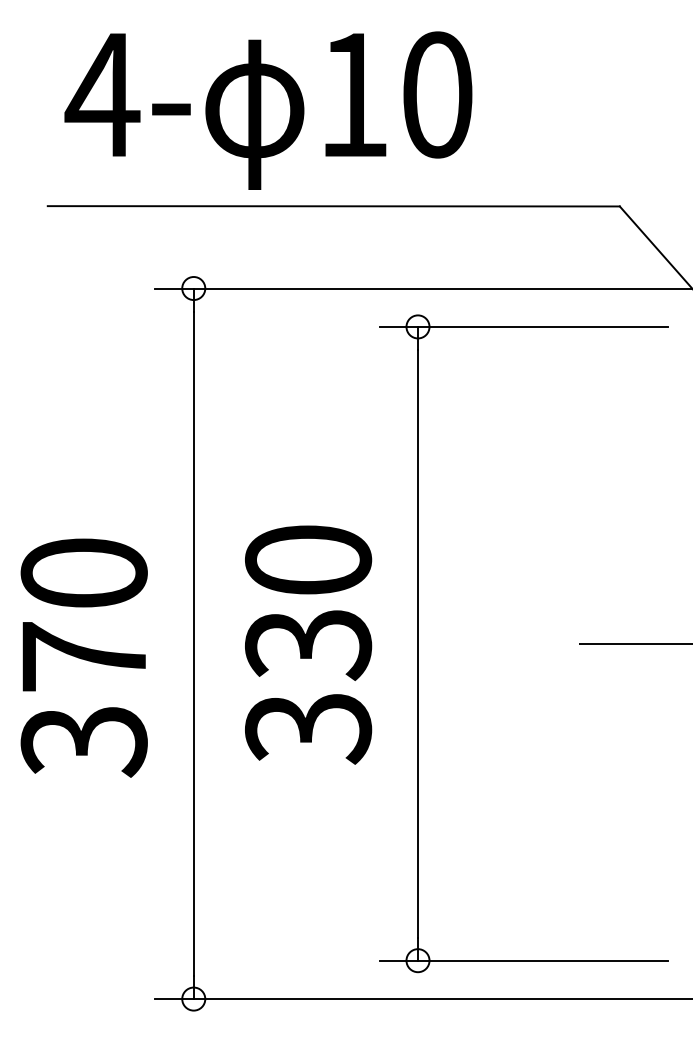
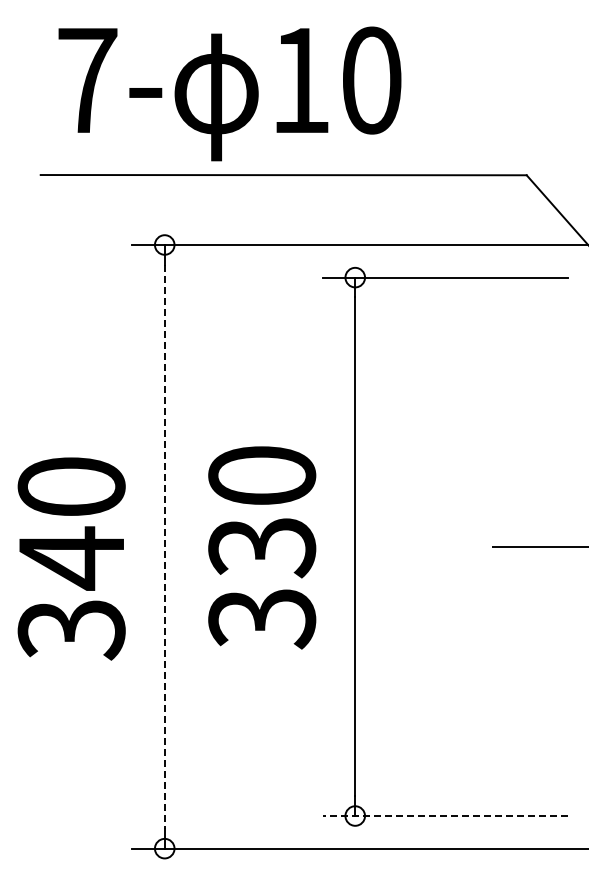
text: (102, 94) -> (87, 80), 4- -> 7-
line: (193, 644) -> (164, 547), solid -> dashed
text: (84, 657) -> (71, 558), 370 -> 340
line: (524, 961) -> (445, 816), solid -> dashed

